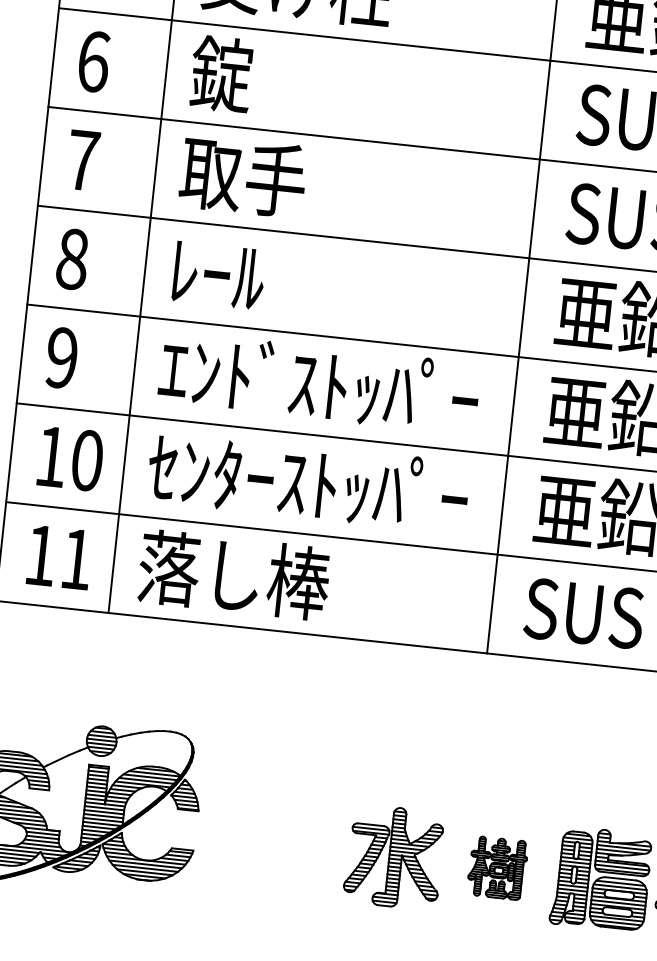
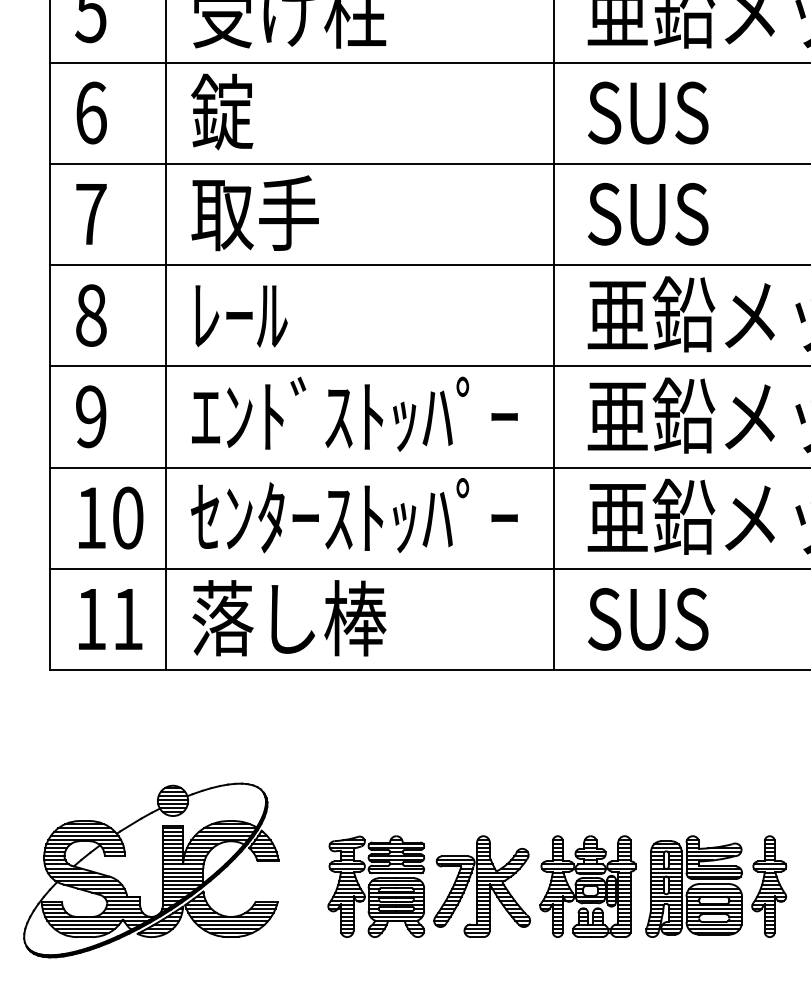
part: (291, 845) -> (376, 886), added
part: (497, 867) -> (587, 886), size x1.67

